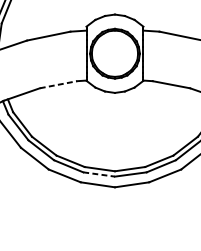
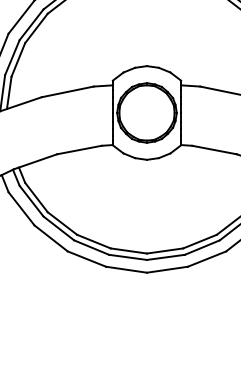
line: (58, 85) -> (79, 150), dashed -> solid
line: (99, 174) -> (128, 257), dashed -> solid

